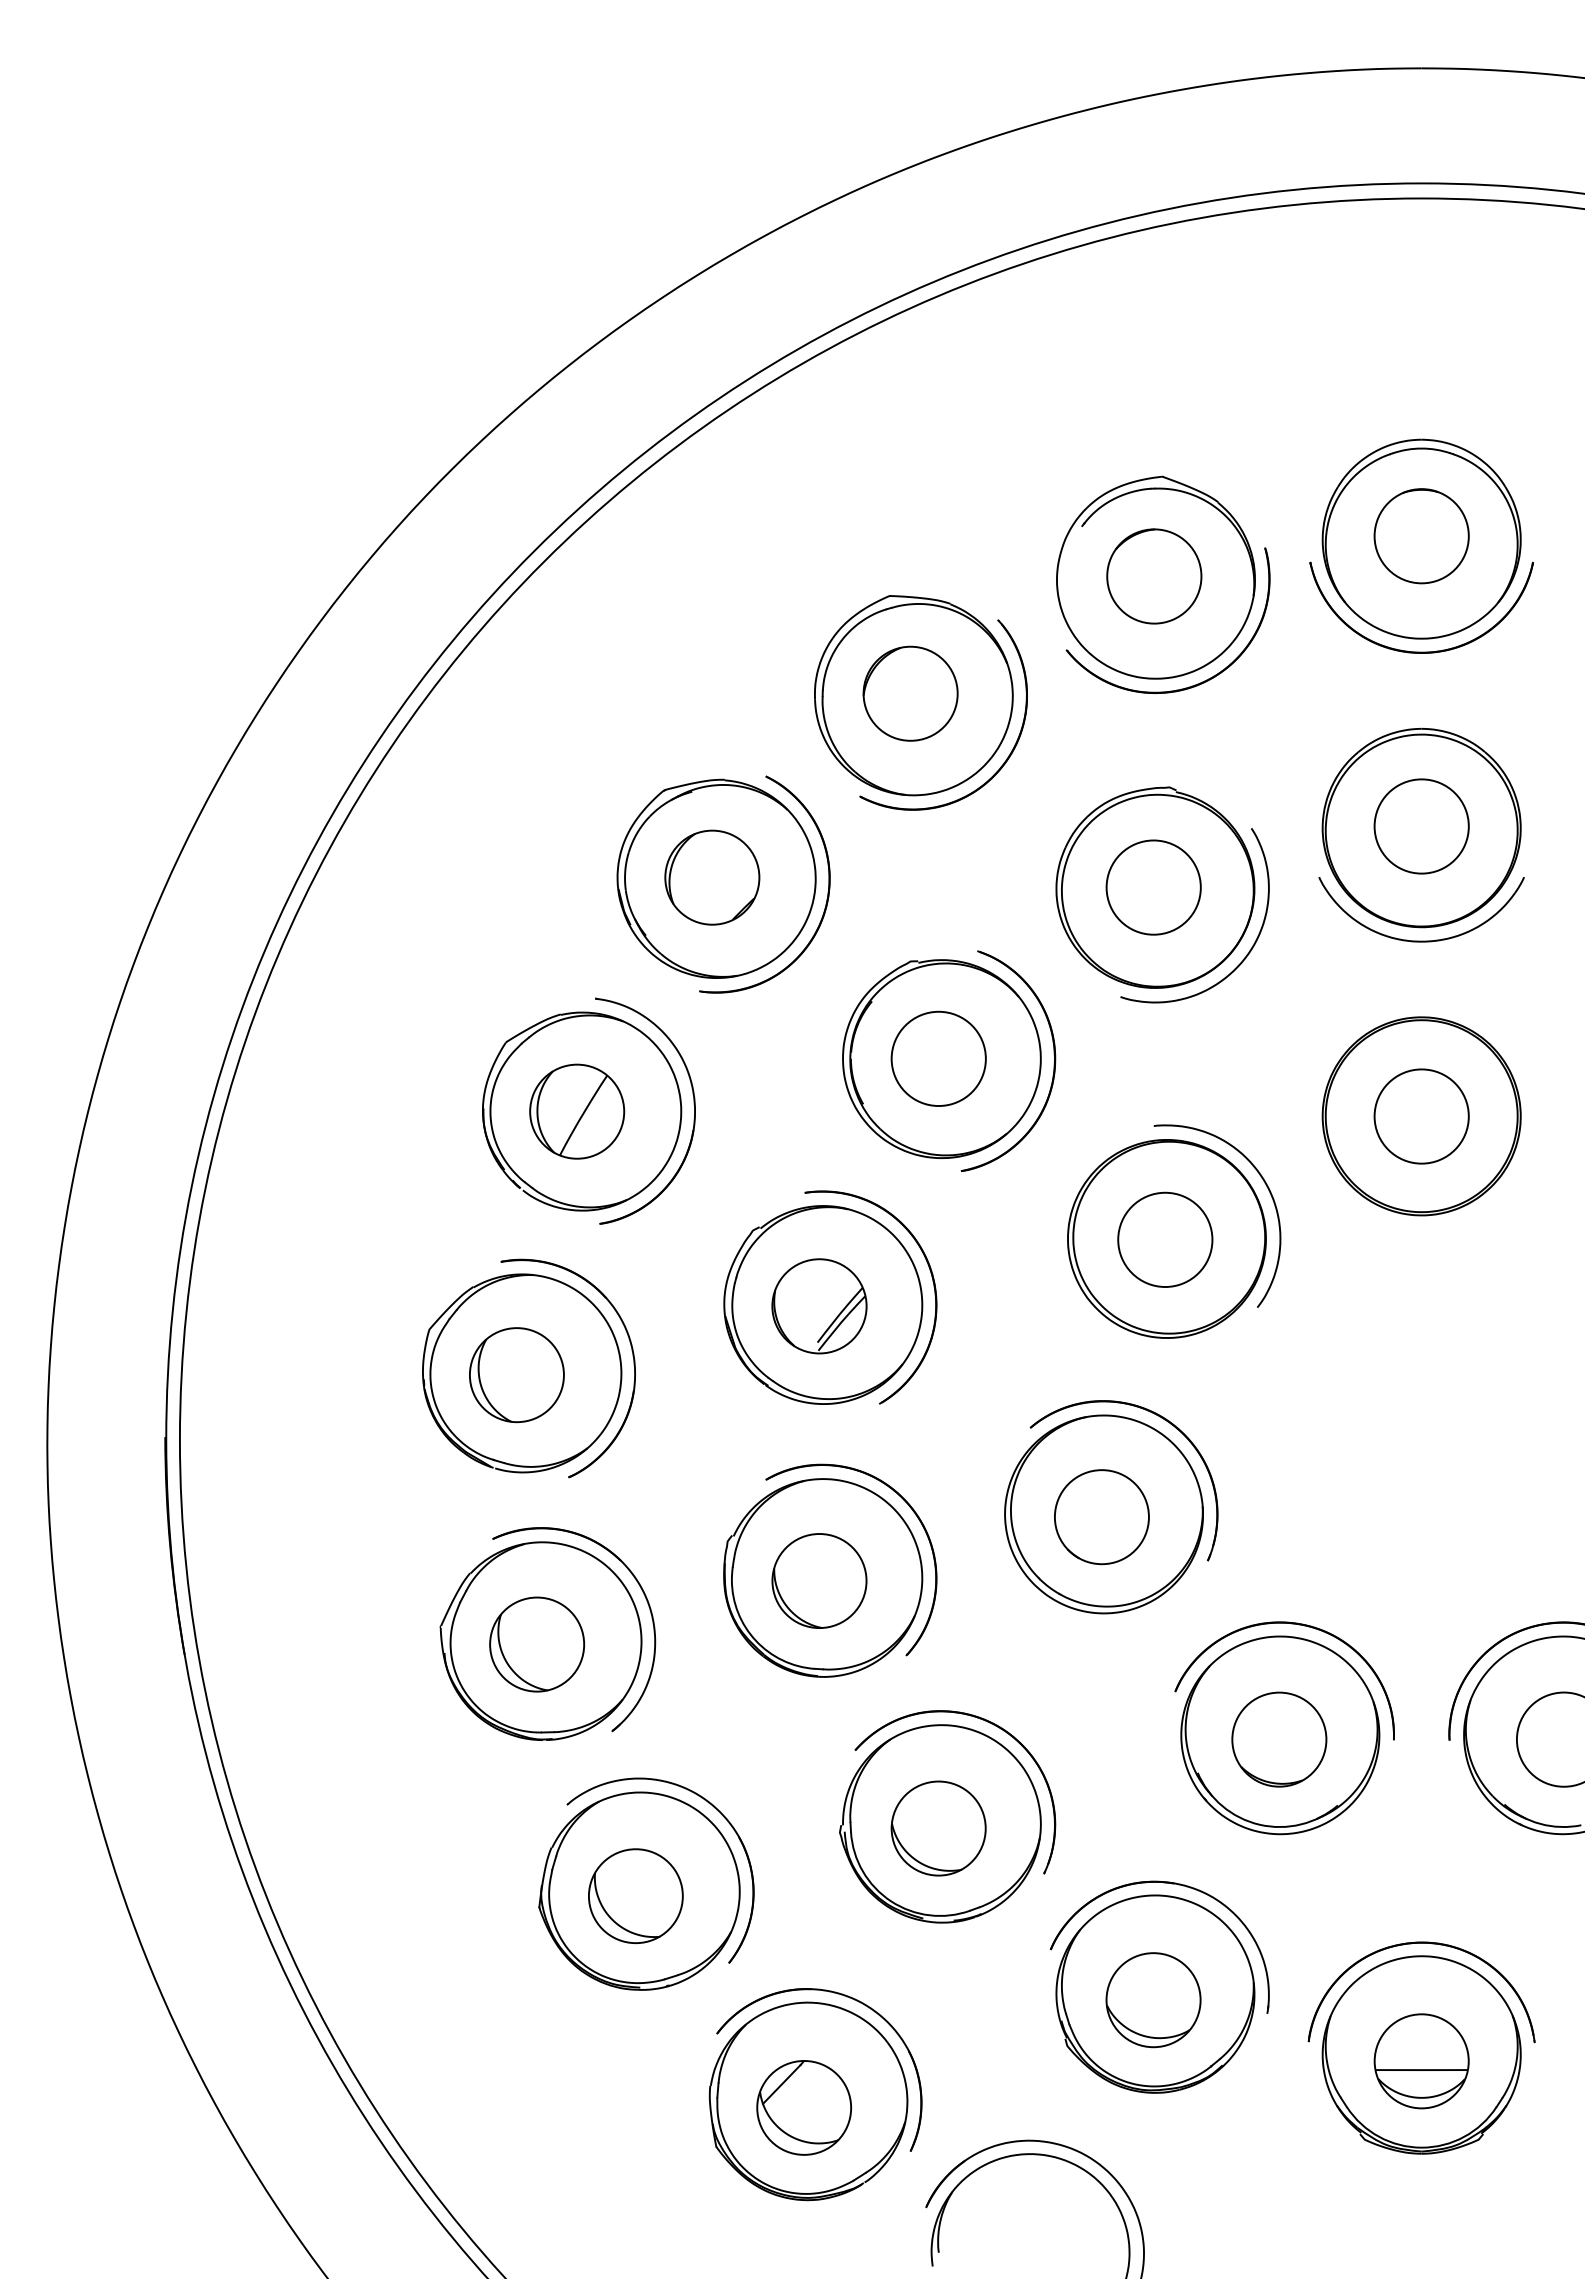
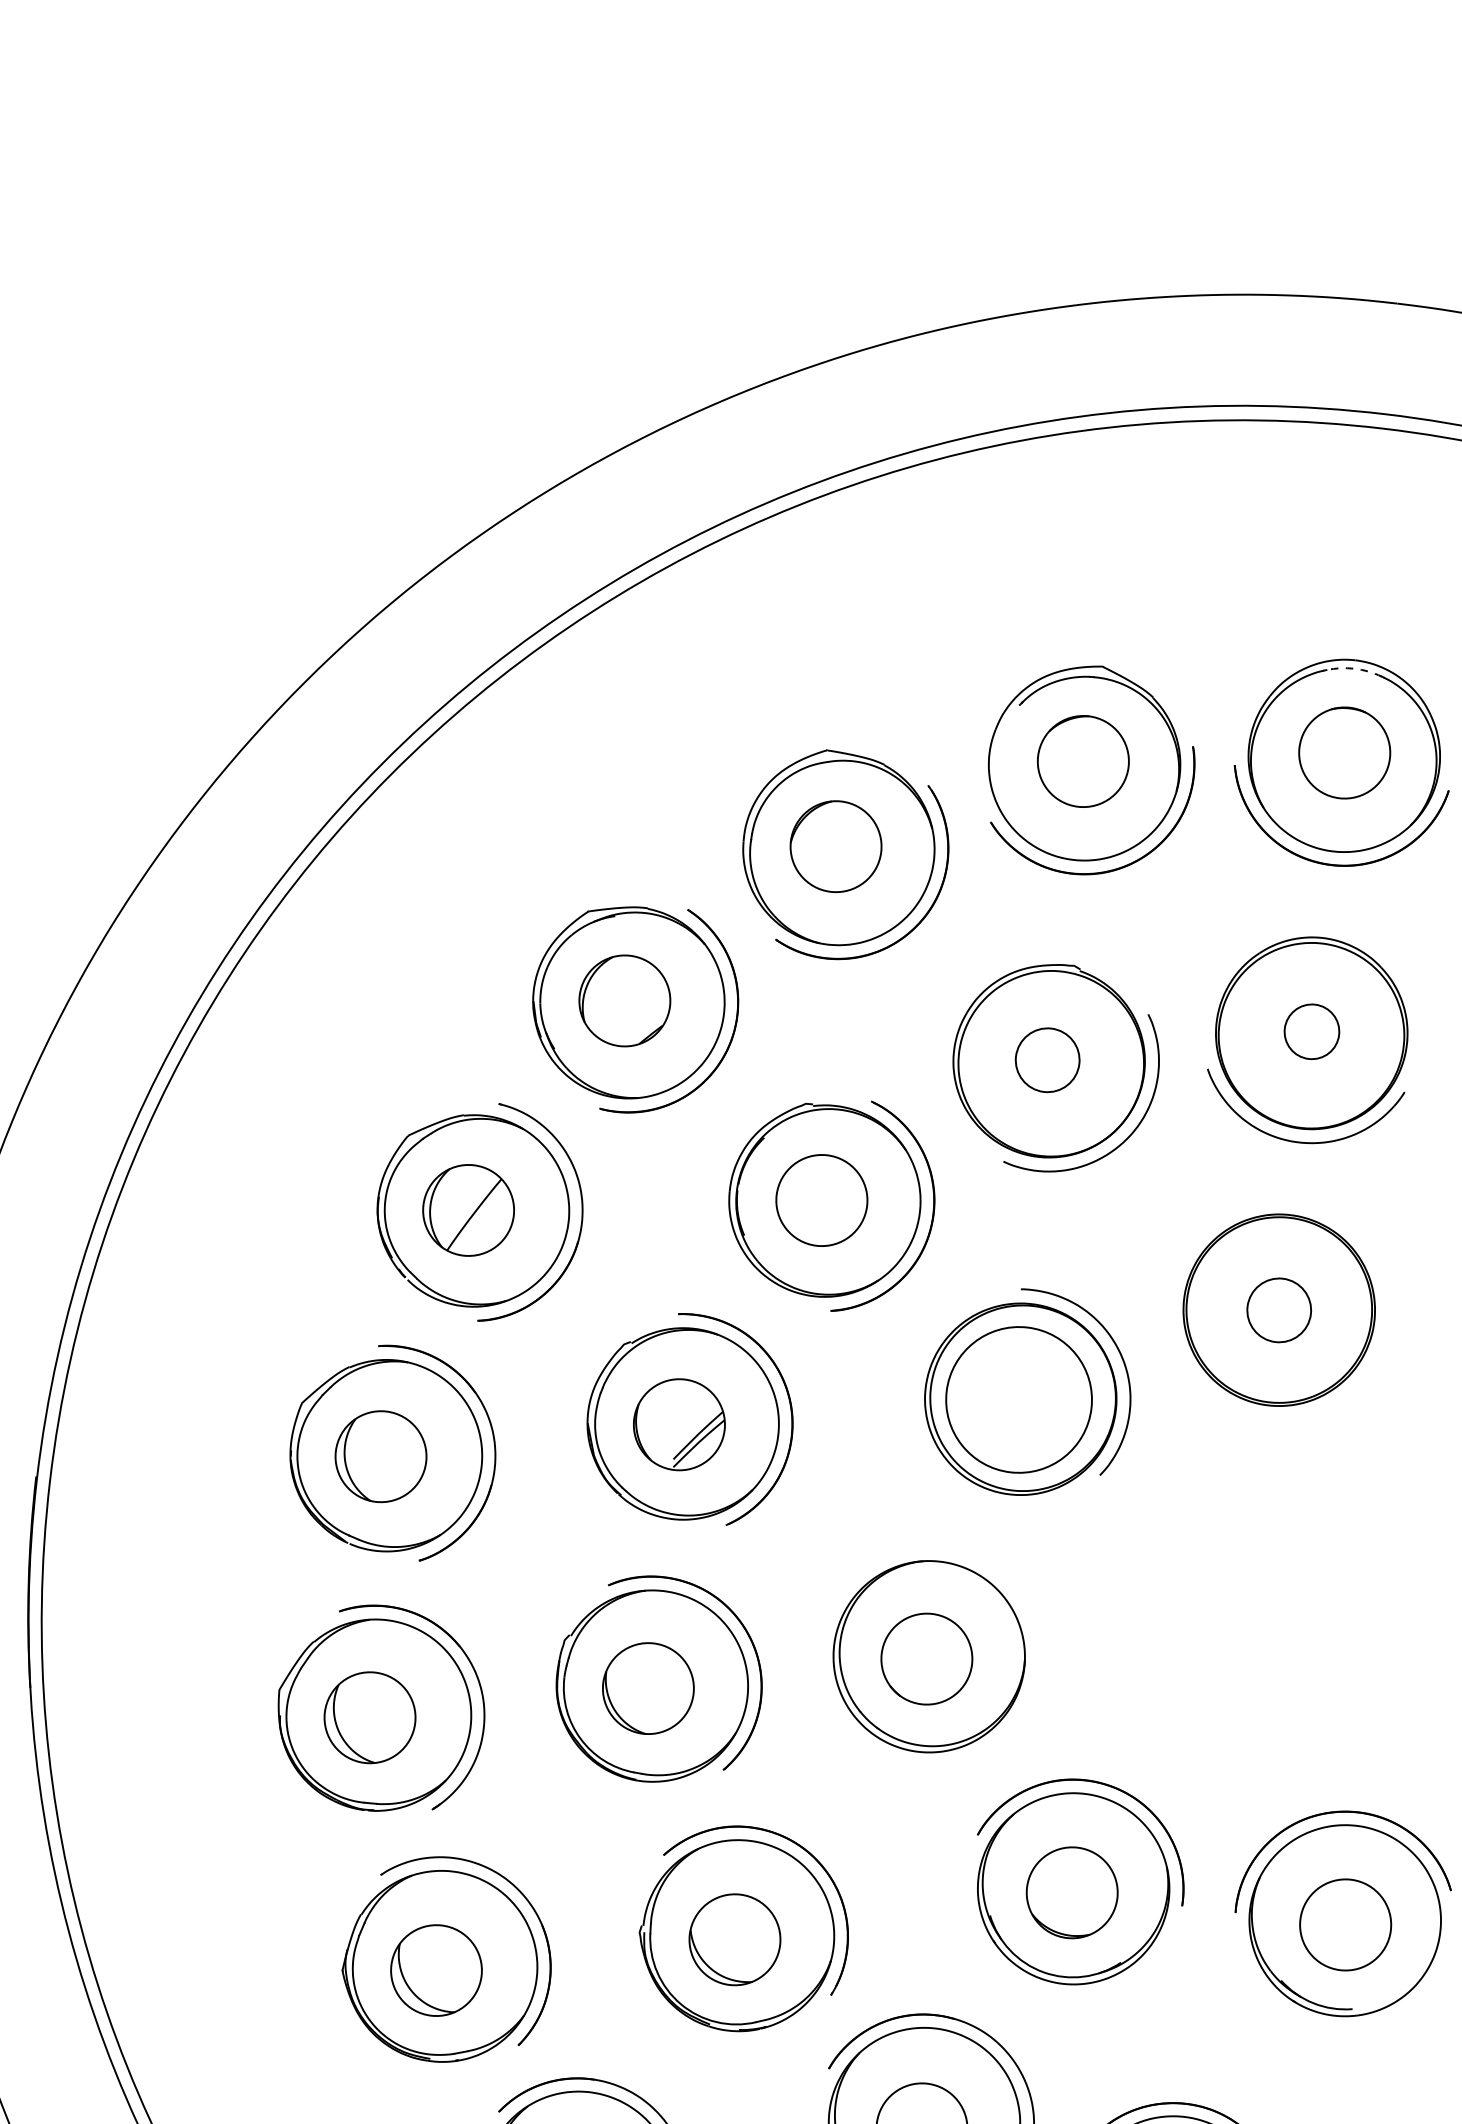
arc: (1421, 448) -> (1354, 668), solid -> dashed
circle: (1421, 826) -> (1311, 1031), size x0.6
circle: (1153, 887) -> (1047, 1060), size x0.7
circle: (1421, 1116) -> (1279, 1310), size x0.7
circle: (1165, 1239) -> (1019, 1399), size x1.6
part: (1164, 1420) -> (997, 1573), removed

